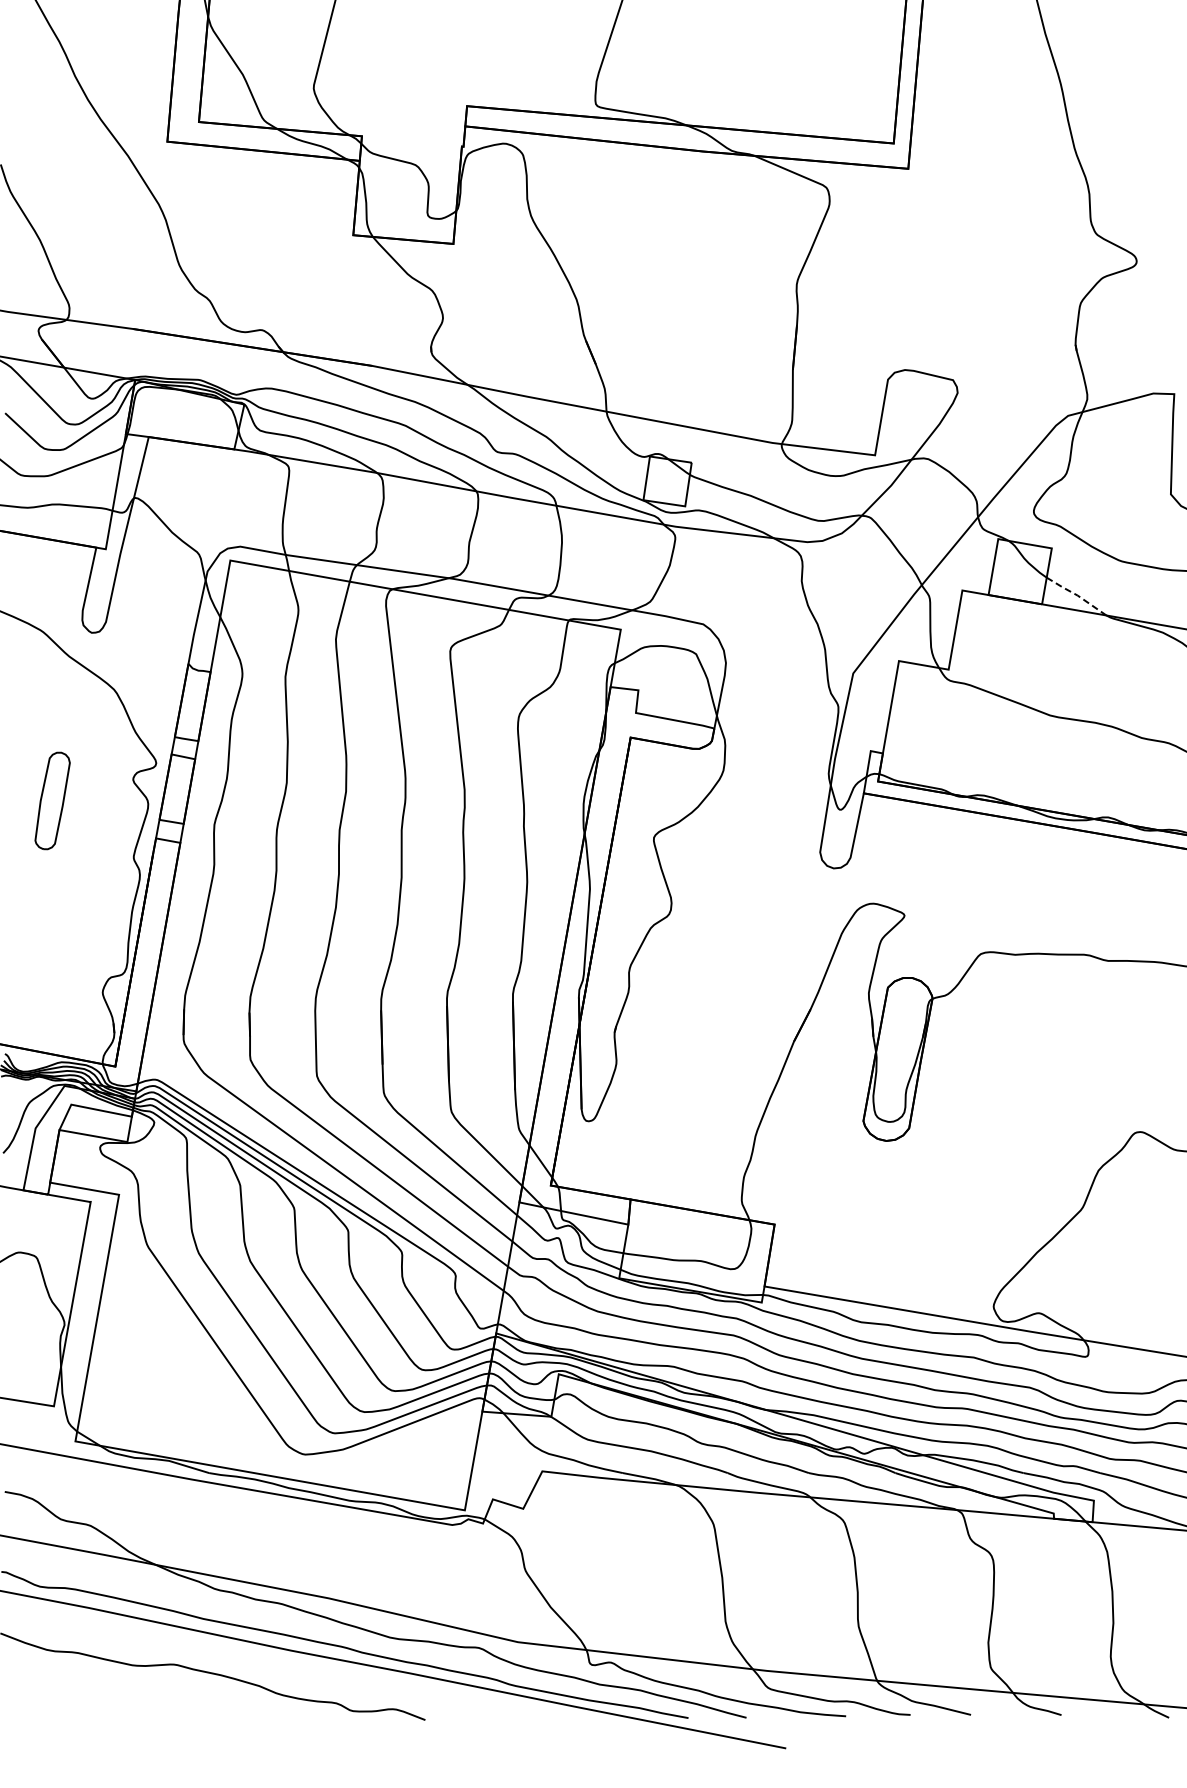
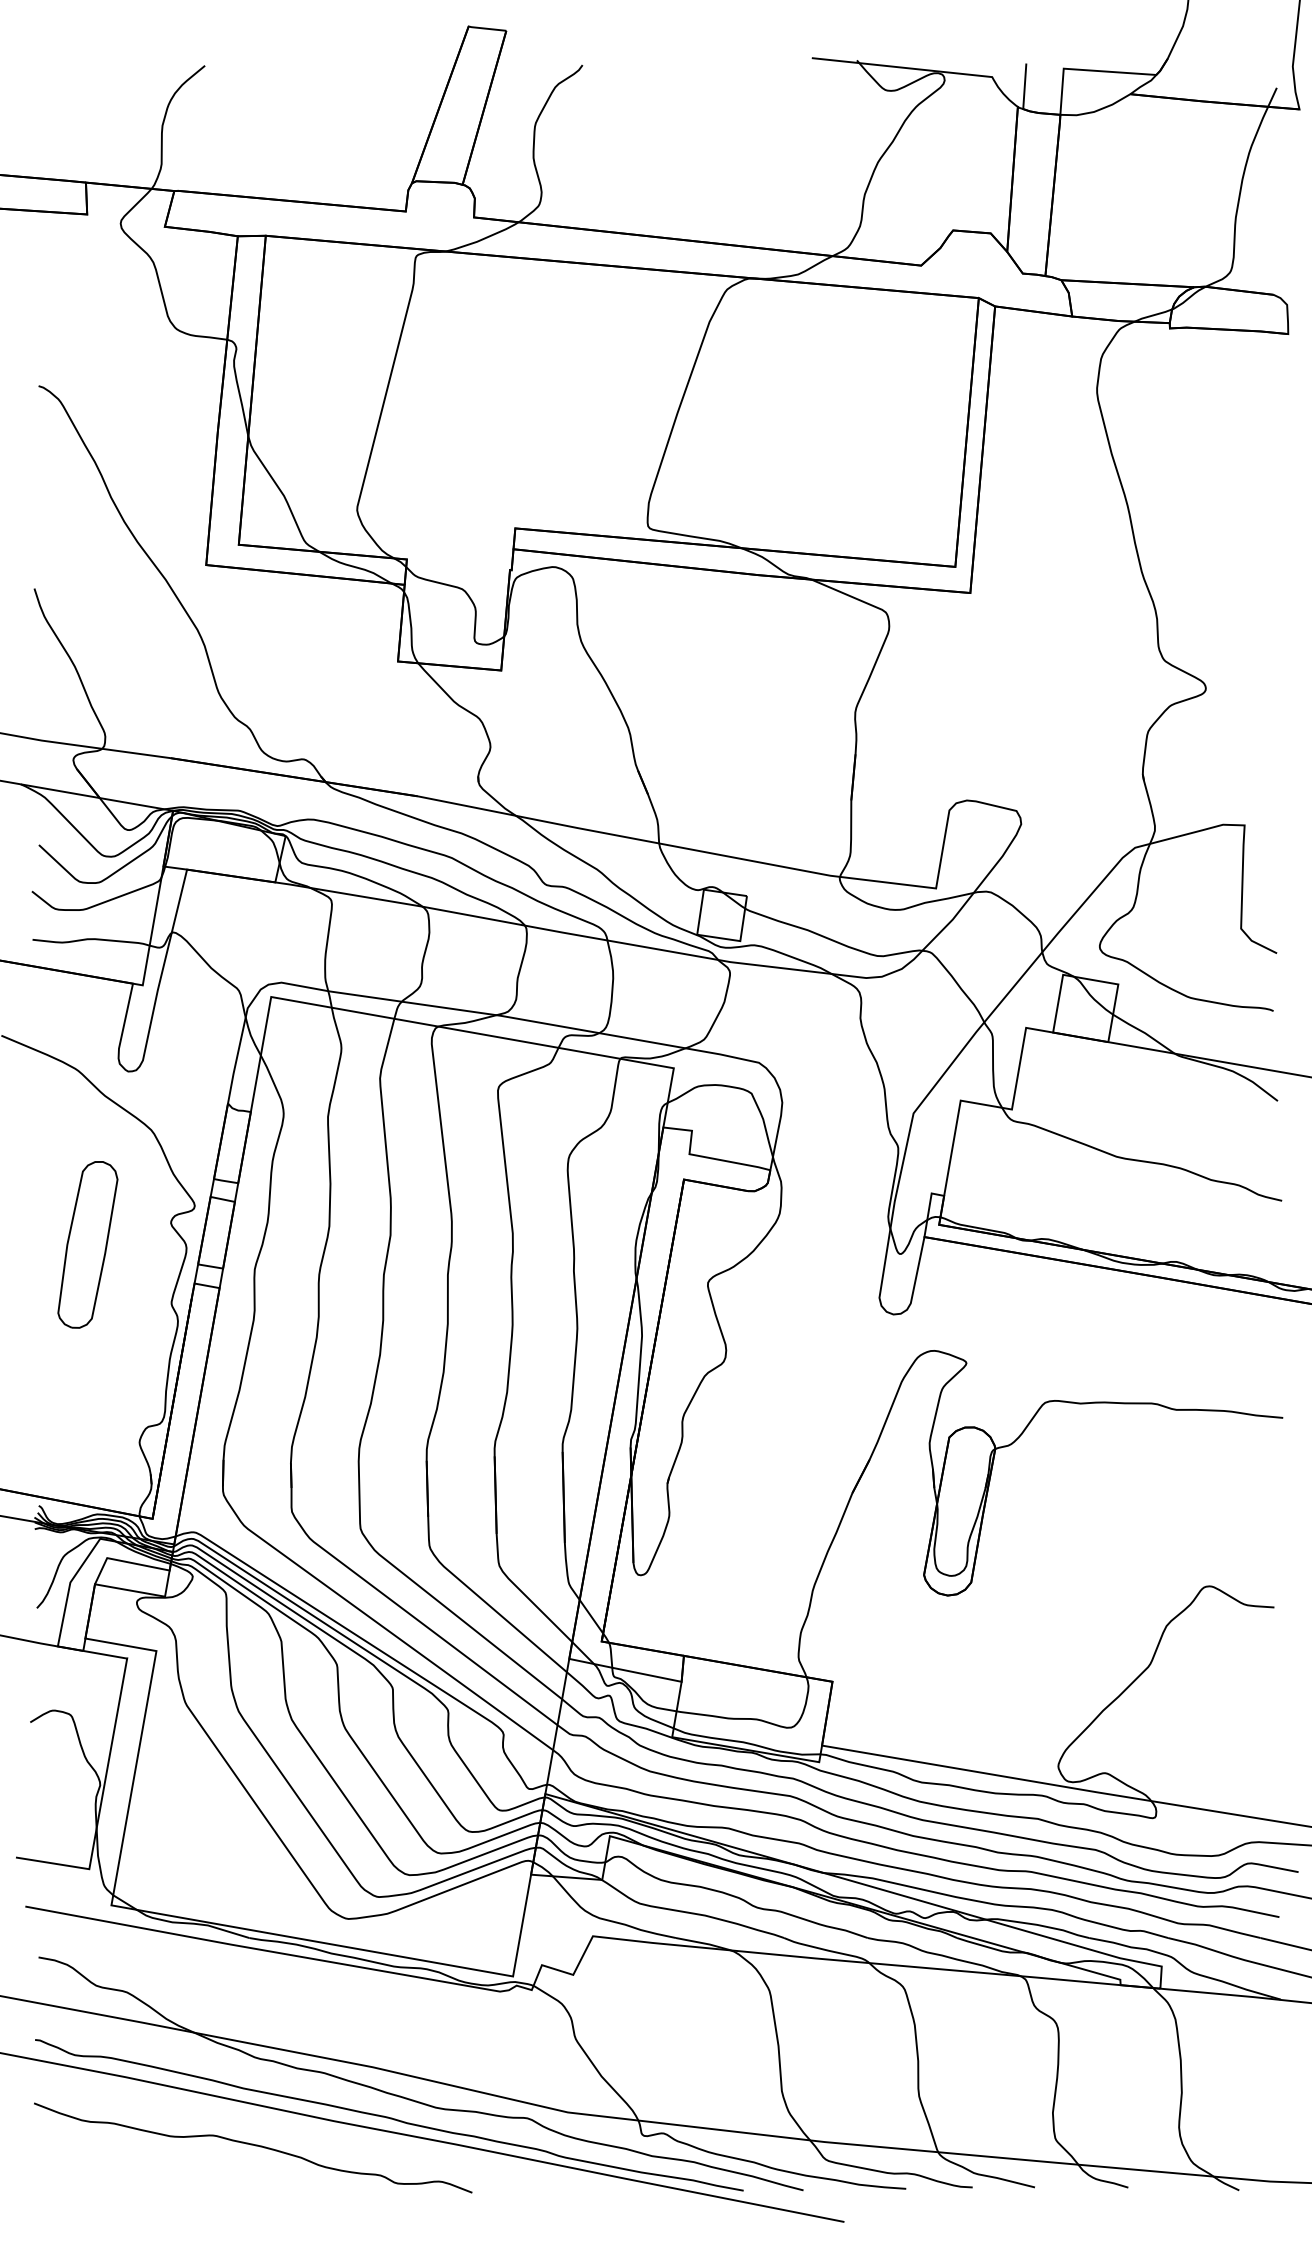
line: (1077, 594) -> (1144, 1032), dashed -> solid
part: (52, 800) -> (87, 1244), size x1.67

